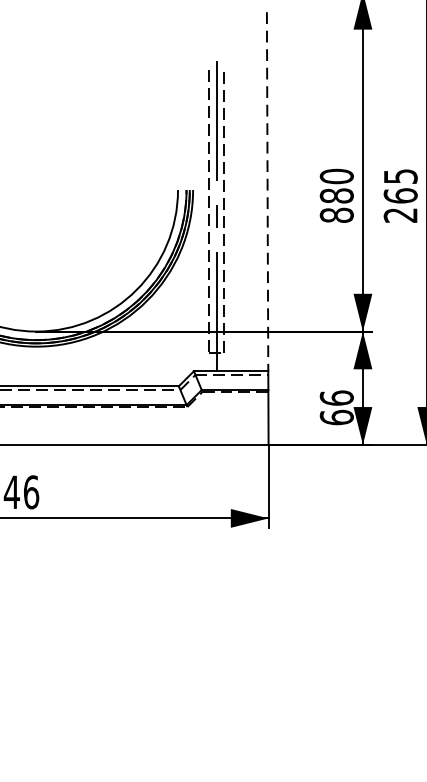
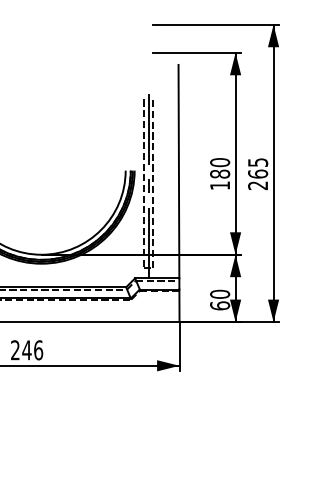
line: (266, 191) -> (178, 171), dashed -> solid
text: (337, 215) -> (220, 185), 880 -> 180
text: (335, 396) -> (219, 293), 66 -> 60

